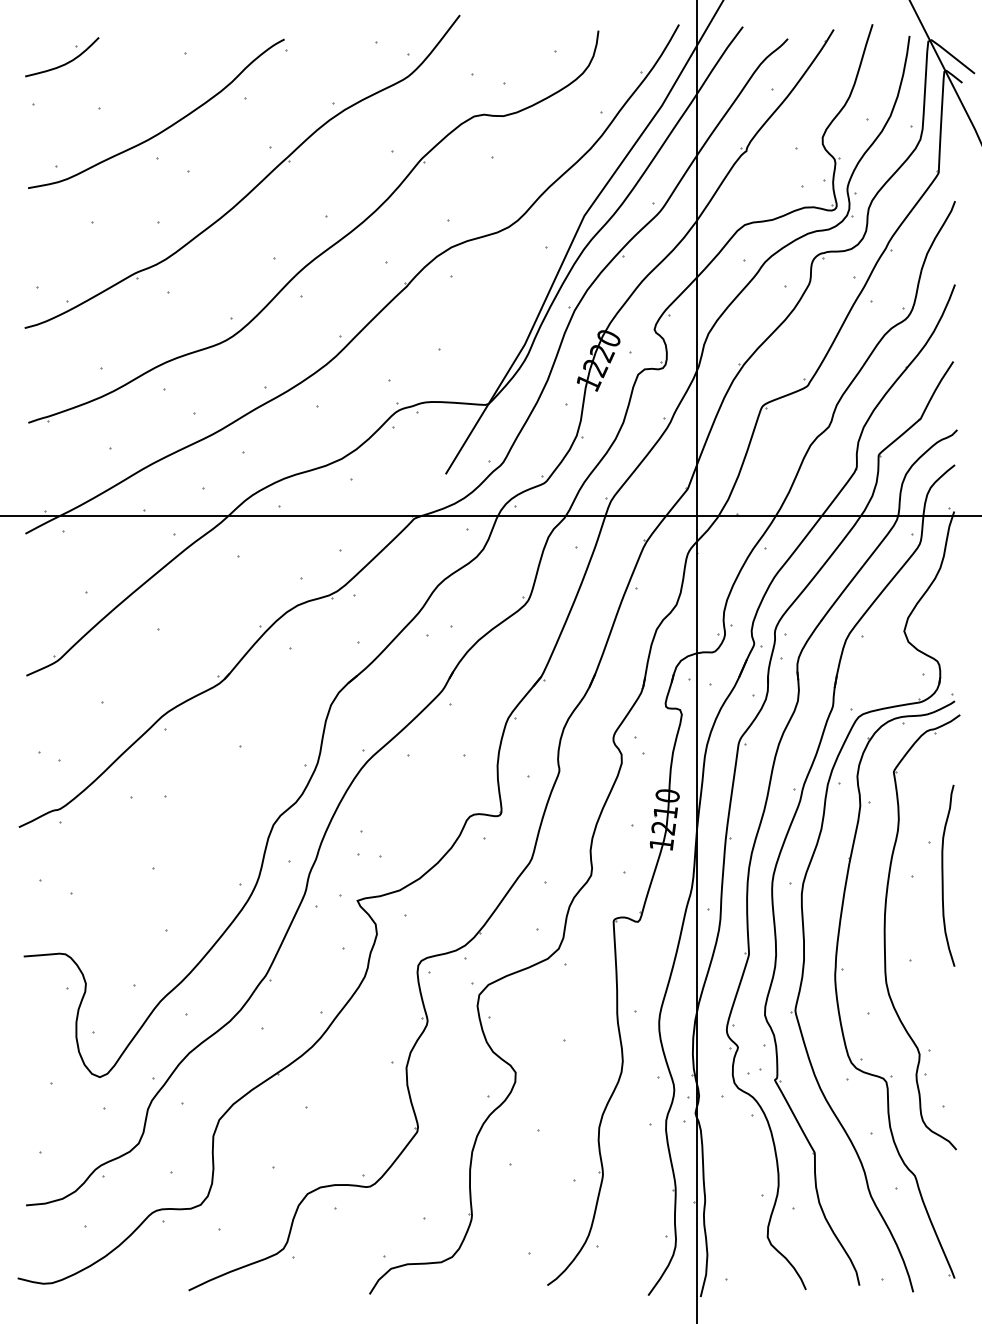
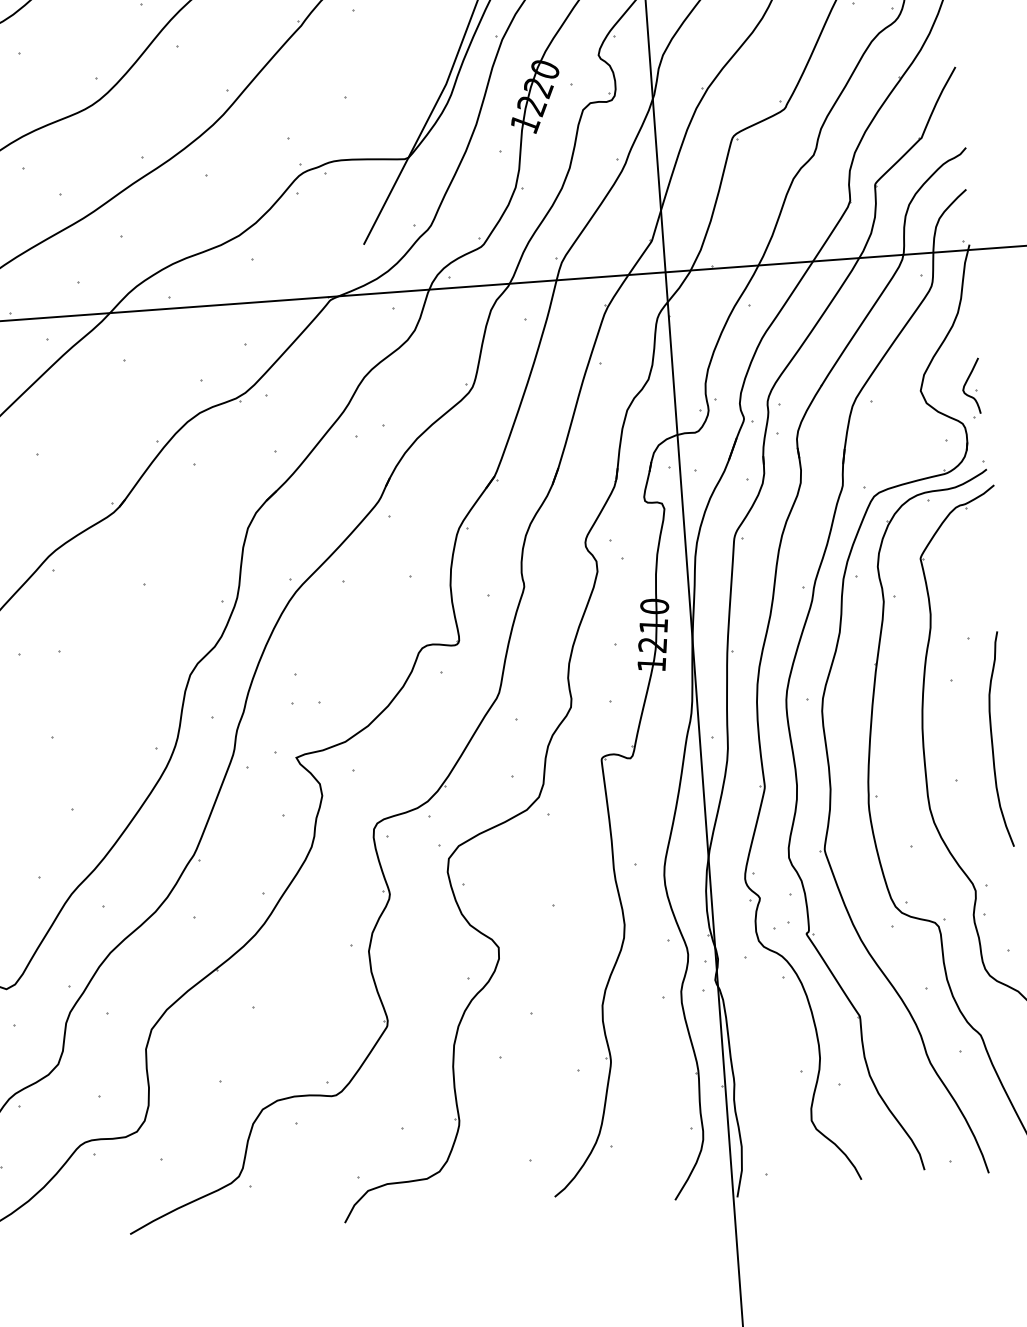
part: (947, 632) -> (972, 388), added
curve: (943, 875) -> (993, 739), moved

